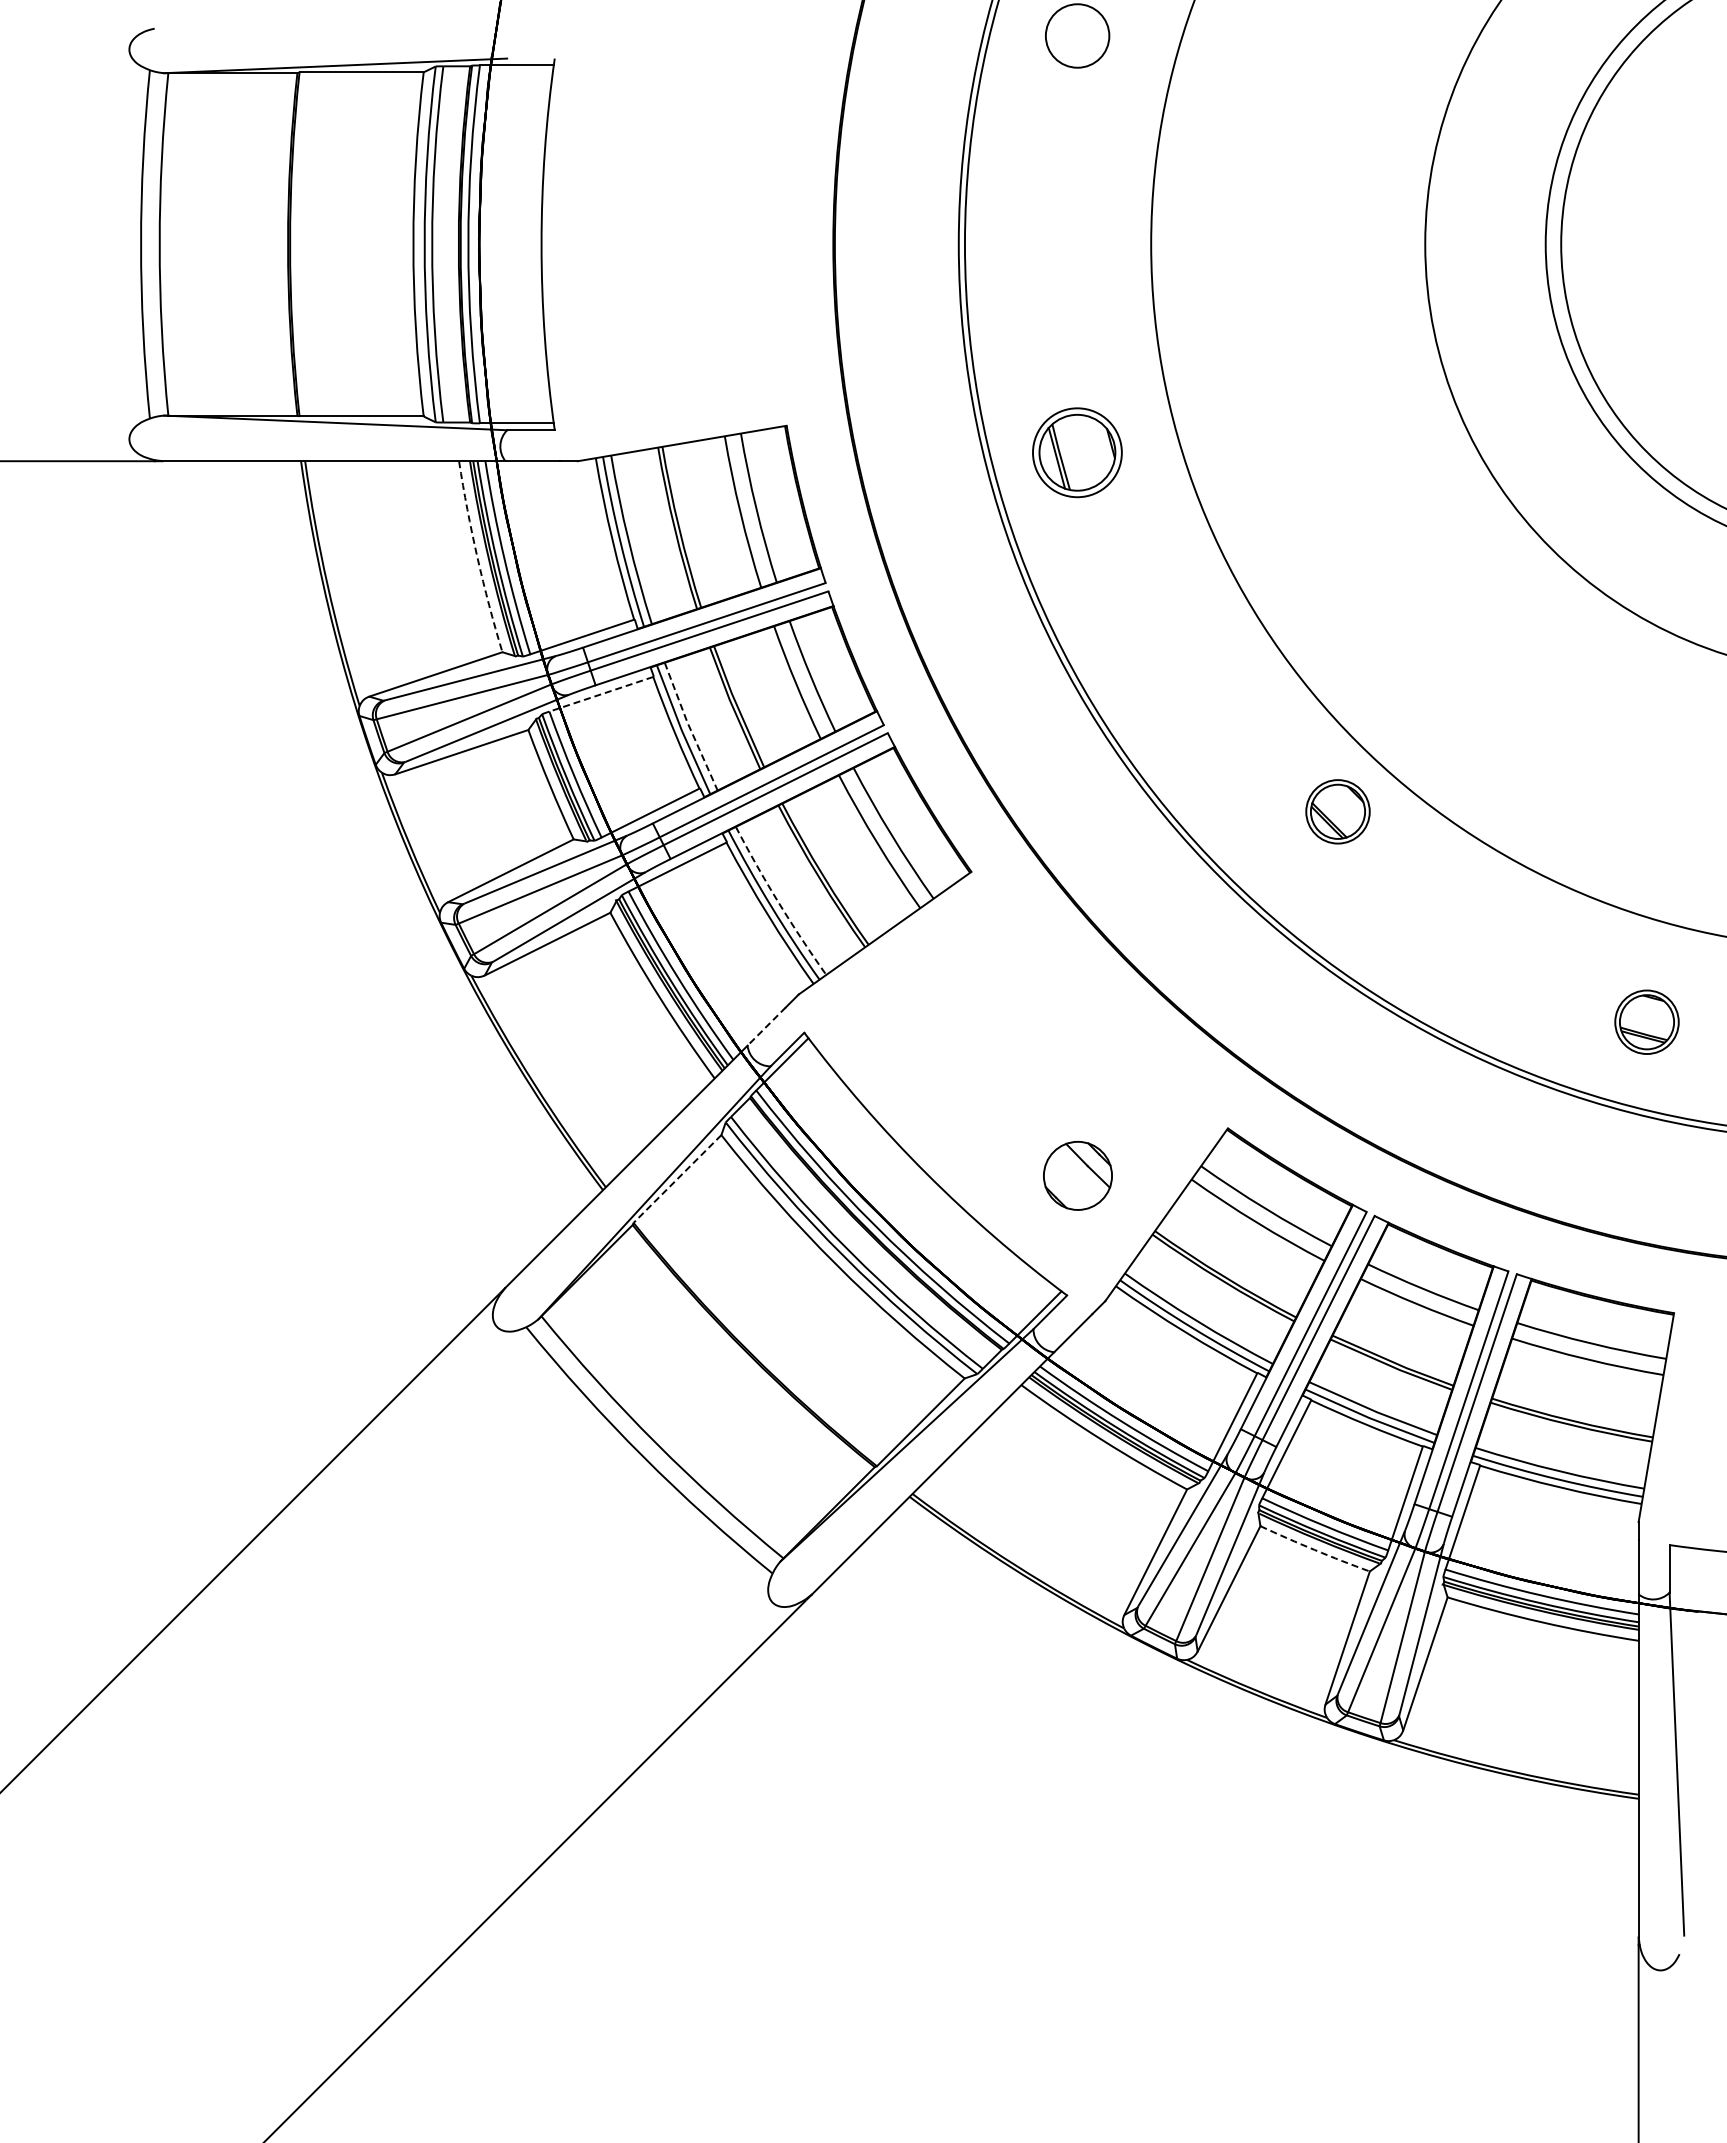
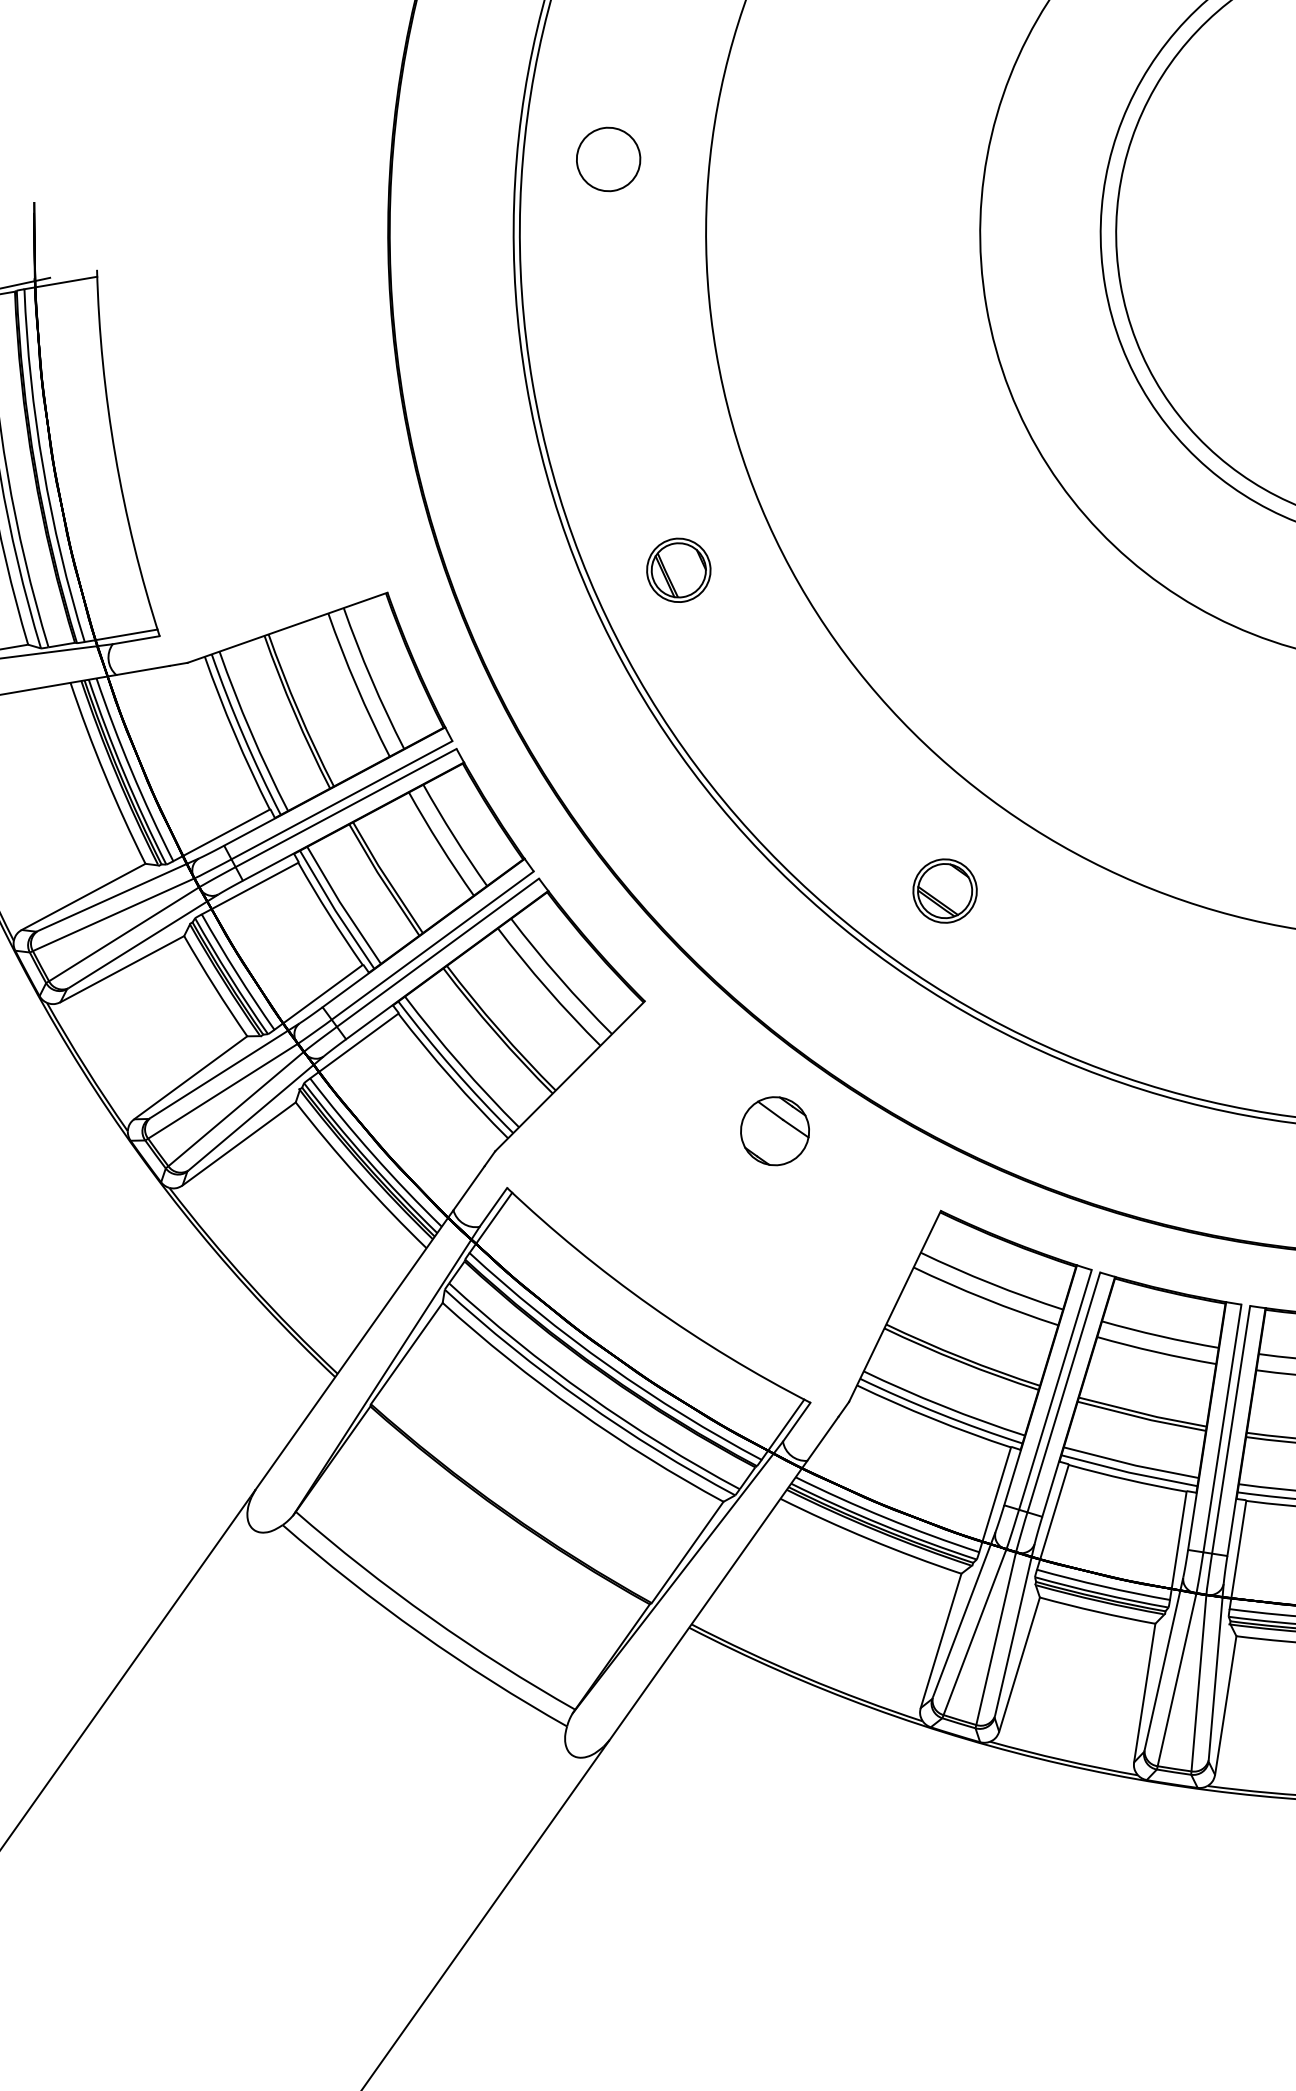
part: (1077, 452) -> (678, 570), size x0.71
arc: (477, 557) -> (104, 774), dashed -> solid
line: (601, 694) -> (250, 888), dashed -> solid
line: (689, 727) -> (342, 906), dashed -> solid
part: (1337, 811) -> (944, 890), moved
arc: (778, 902) -> (459, 1063), dashed -> solid
line: (766, 1026) -> (468, 1188), dashed -> solid
part: (1077, 1175) -> (774, 1130), moved
line: (677, 1179) -> (406, 1354), dashed -> solid
arc: (1314, 1549) -> (1097, 1611), dashed -> solid

